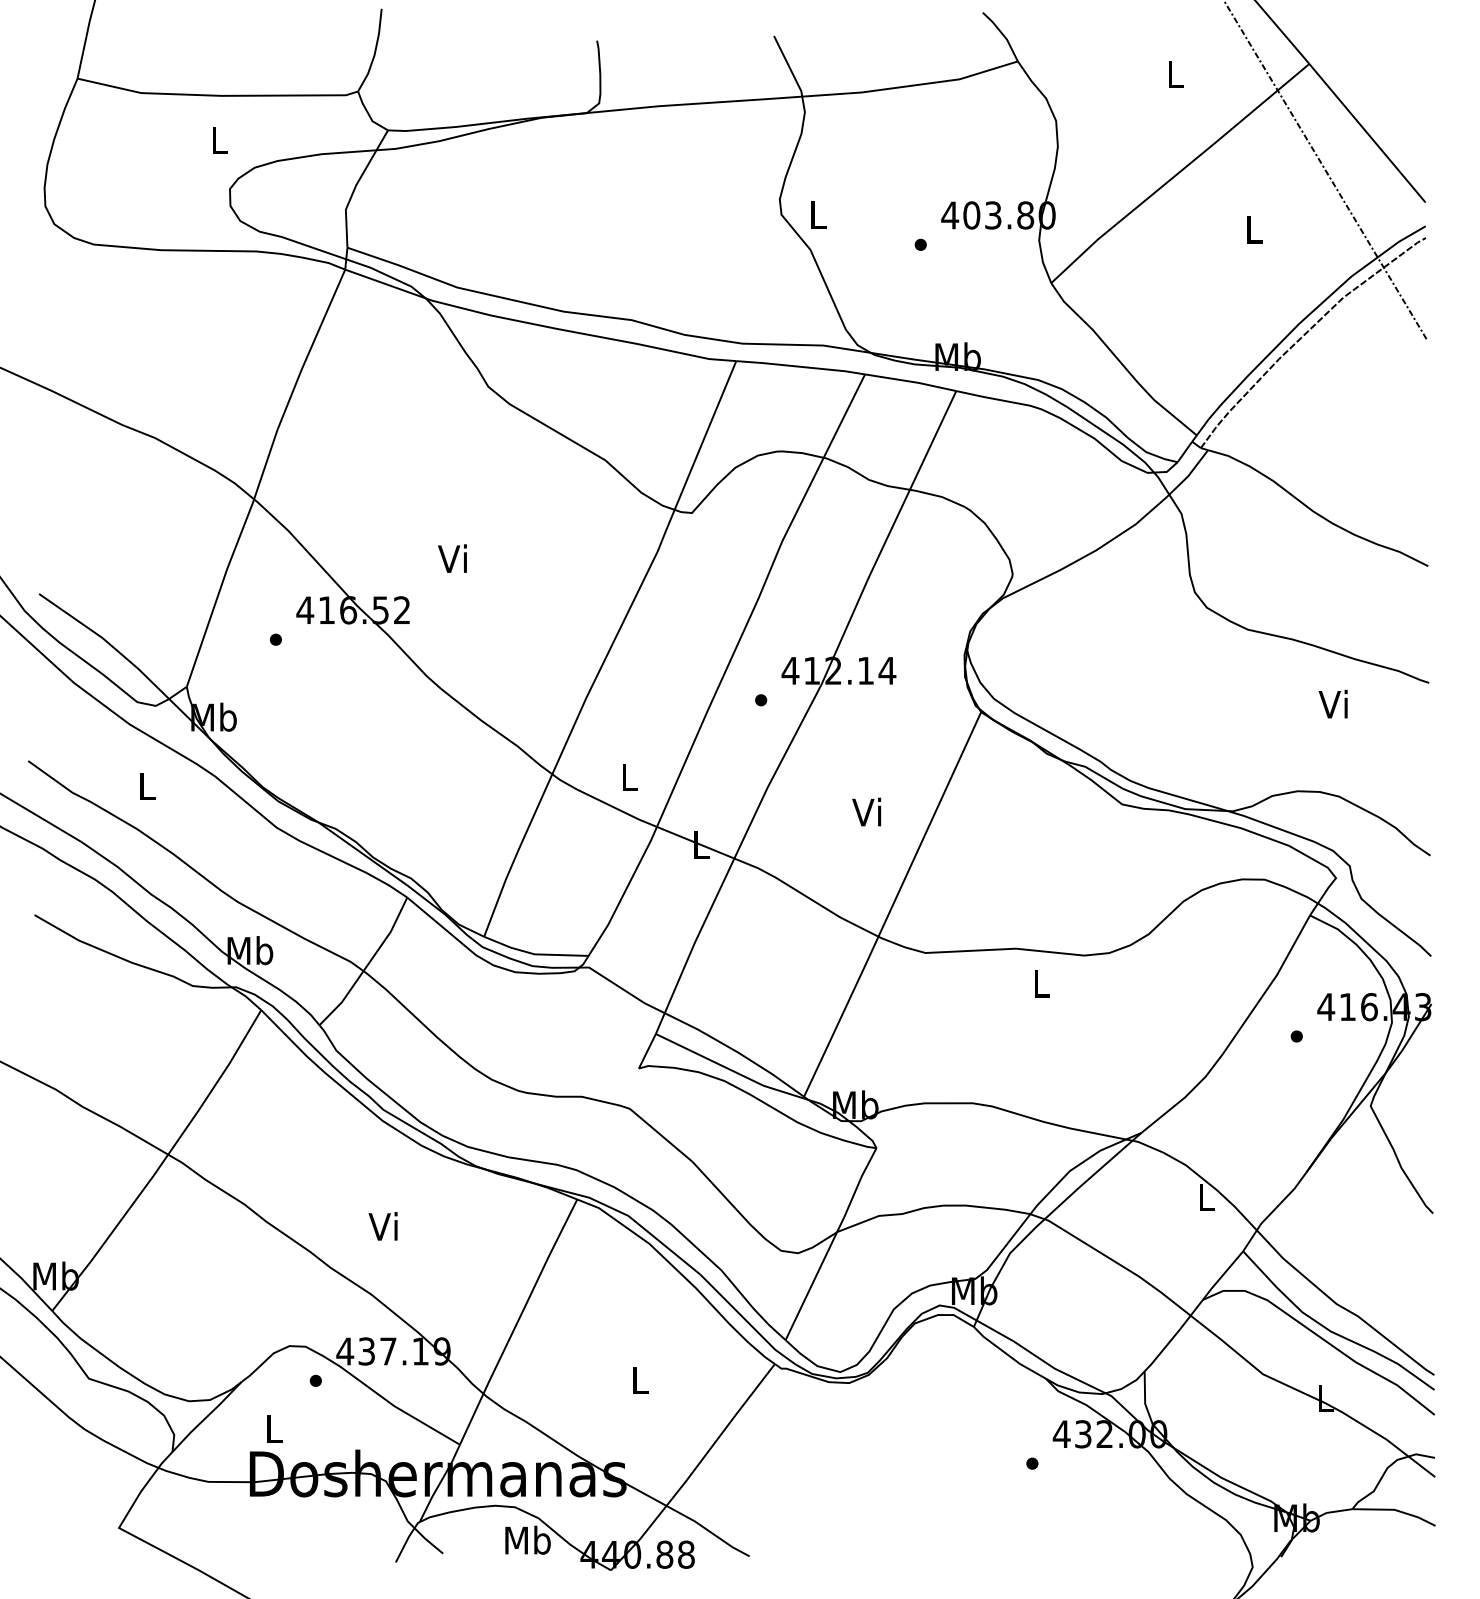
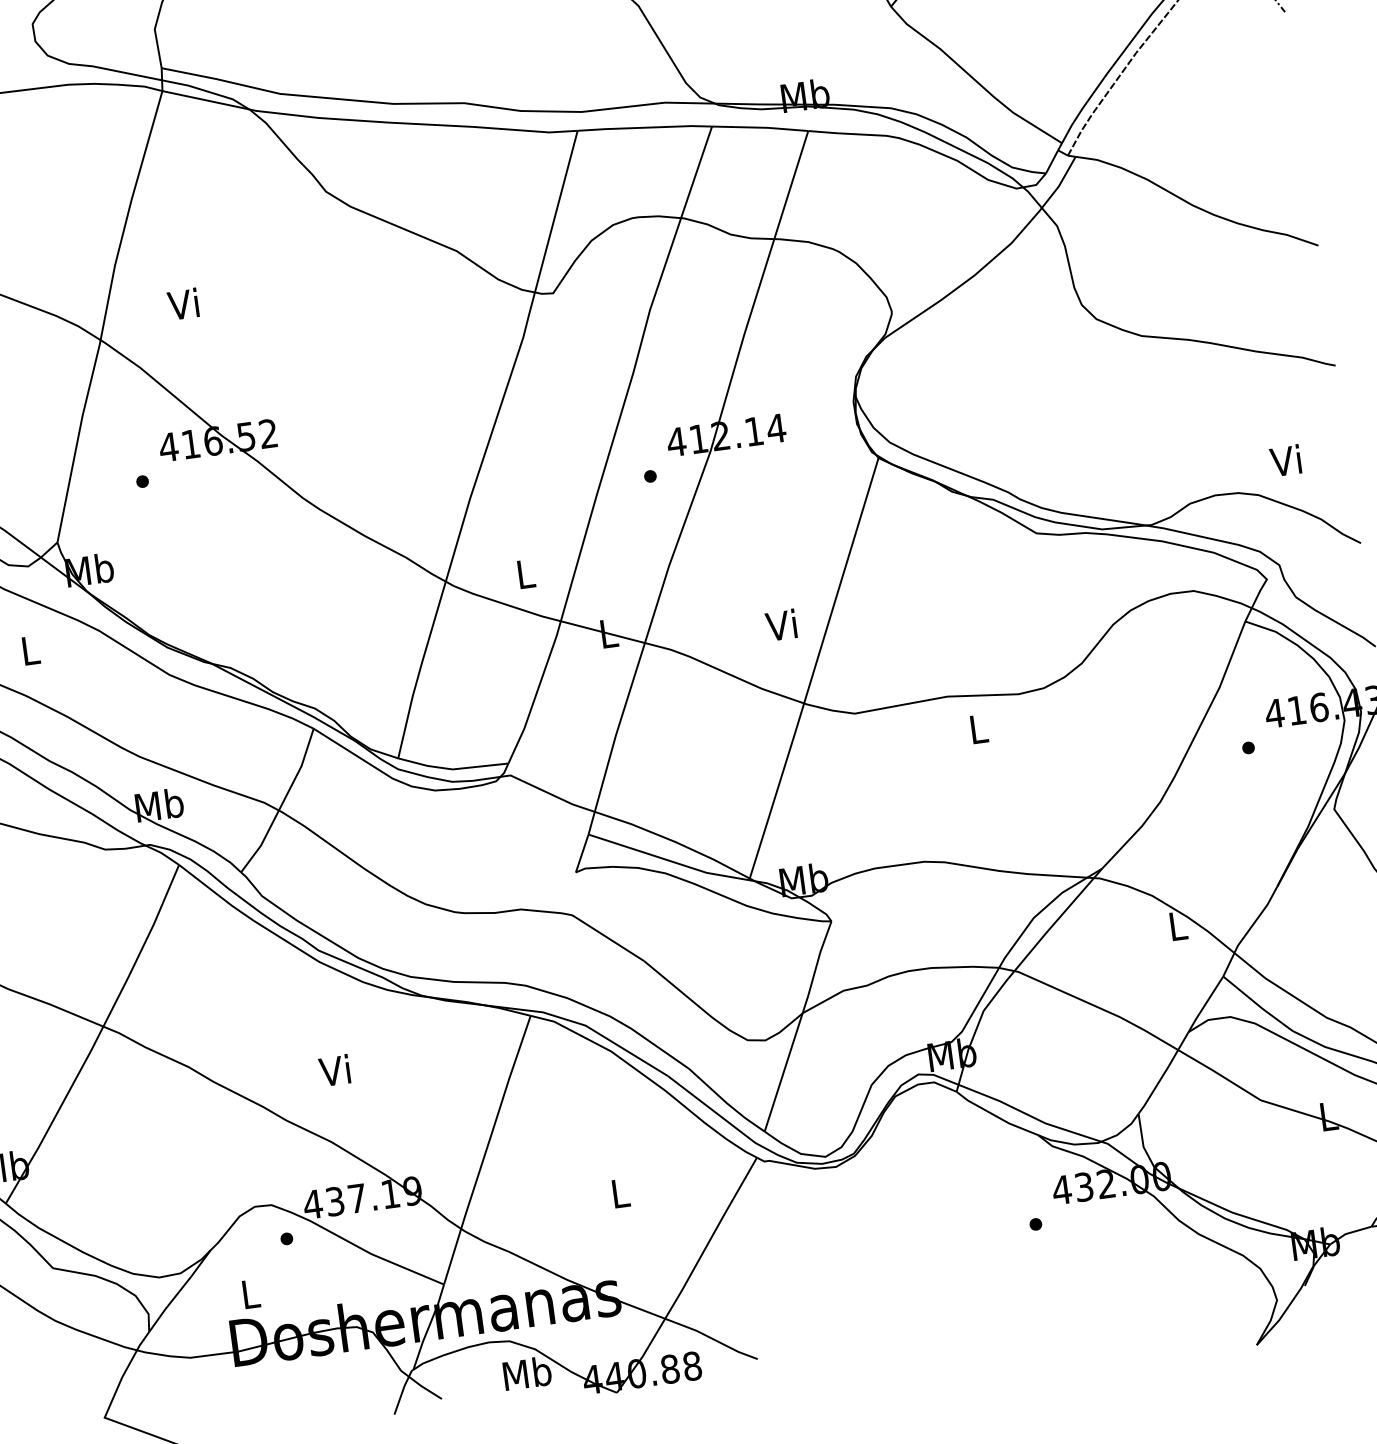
text: (452, 558) -> (183, 304), moved
text: (1332, 703) -> (1284, 460), moved
text: (866, 811) -> (780, 624), moved

